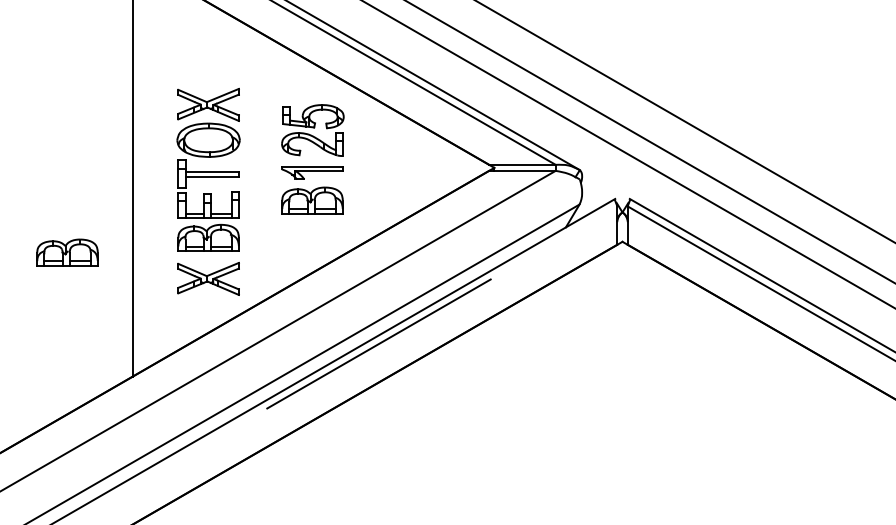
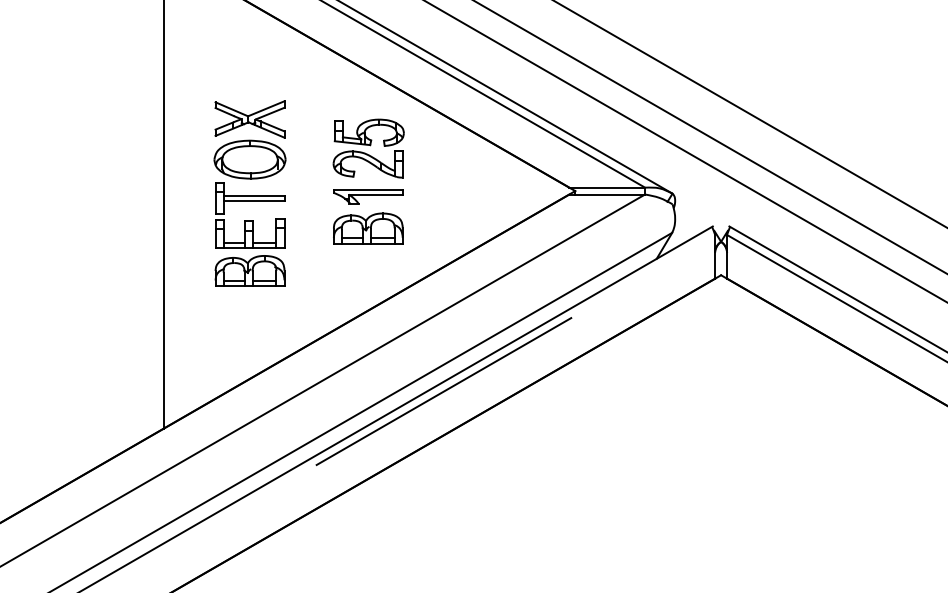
part: (67, 252) -> (89, 287), removed
part: (208, 278) -> (249, 317), removed

